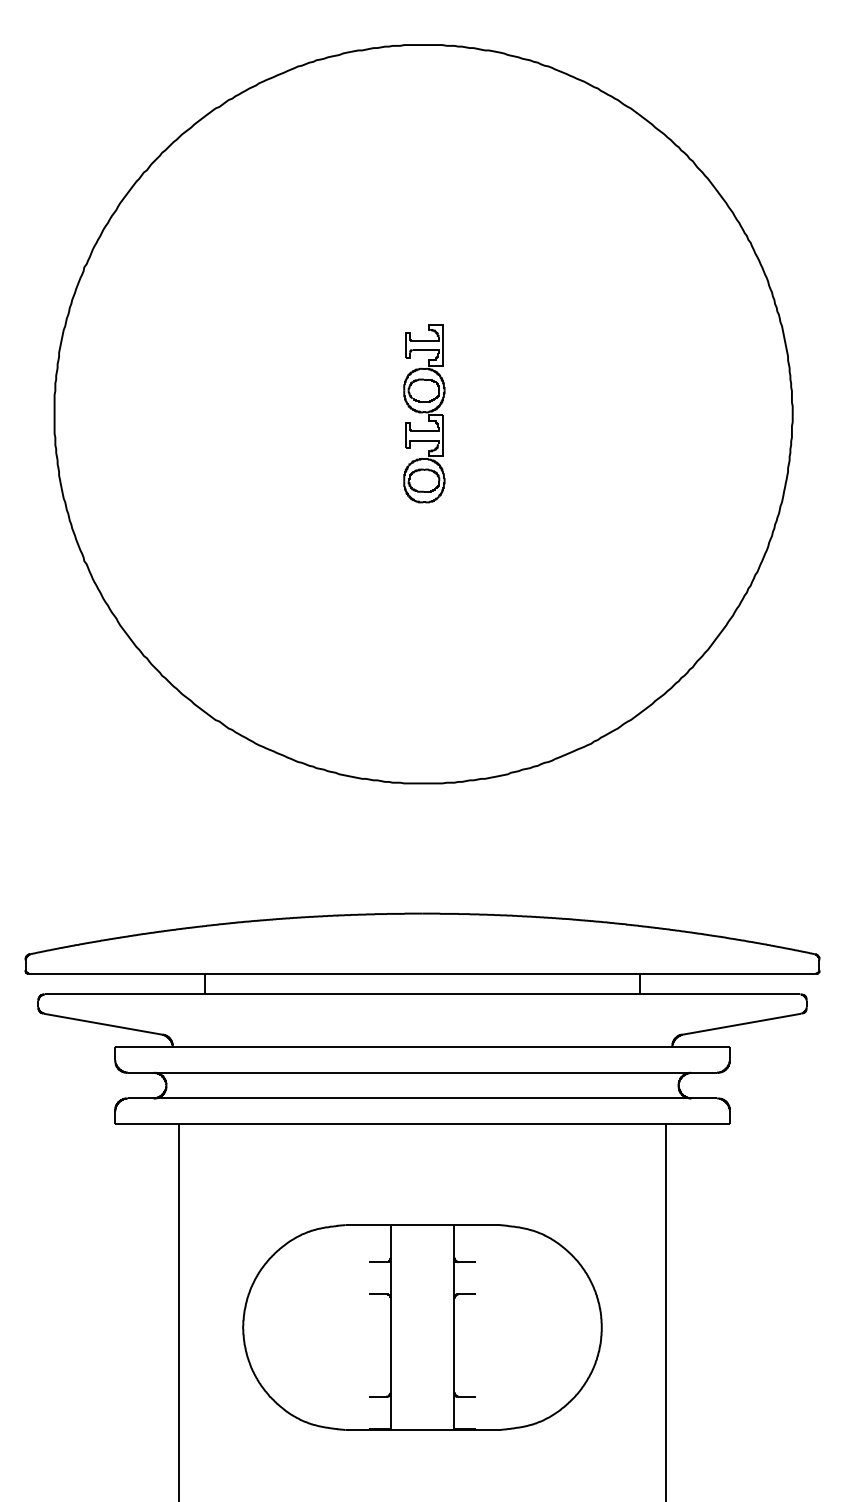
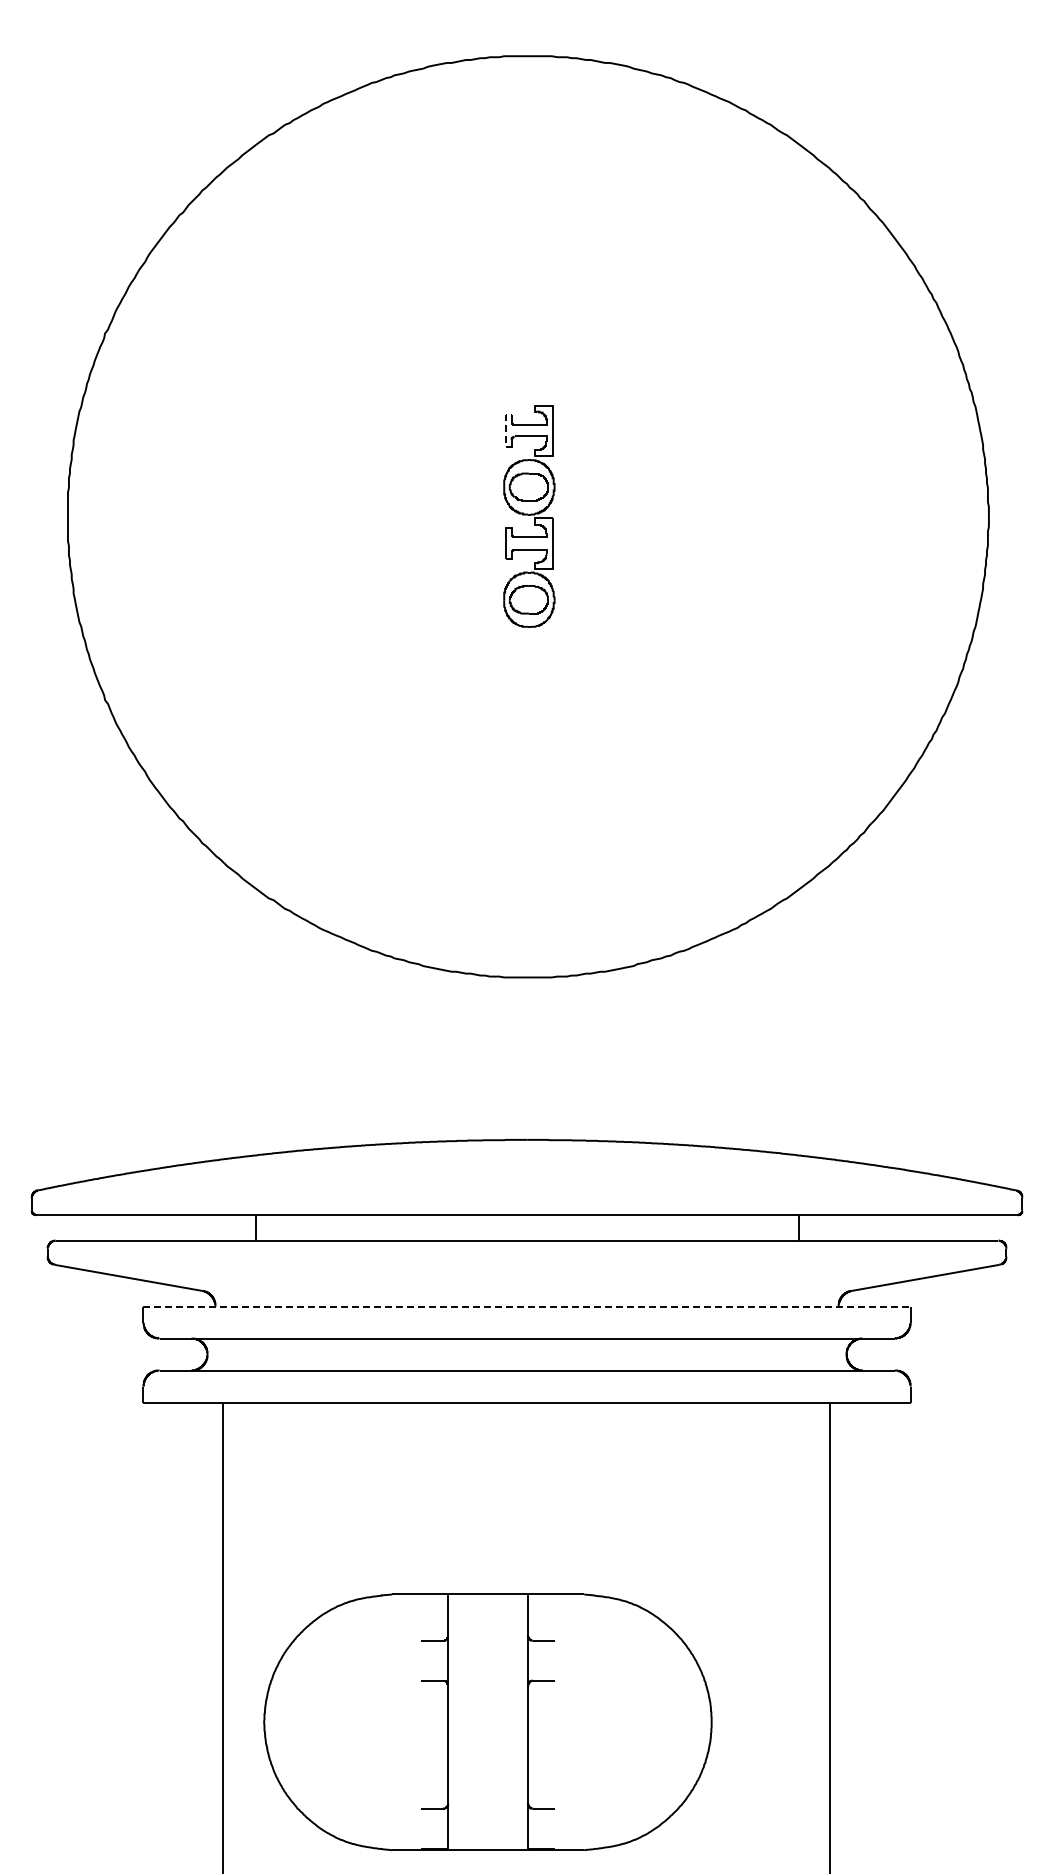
line: (406, 340) -> (506, 424), solid -> dashed
line: (422, 1047) -> (527, 1306), solid -> dashed
part: (422, 1327) -> (487, 1722), moved

